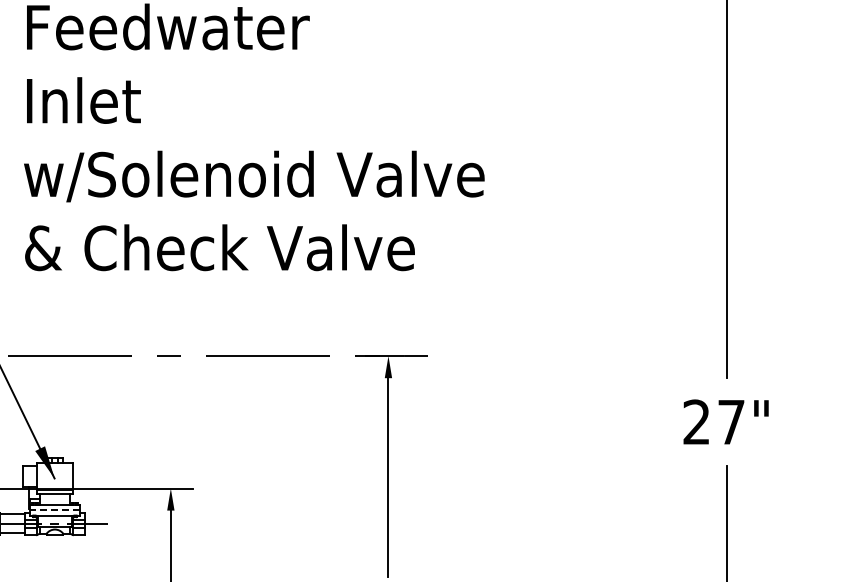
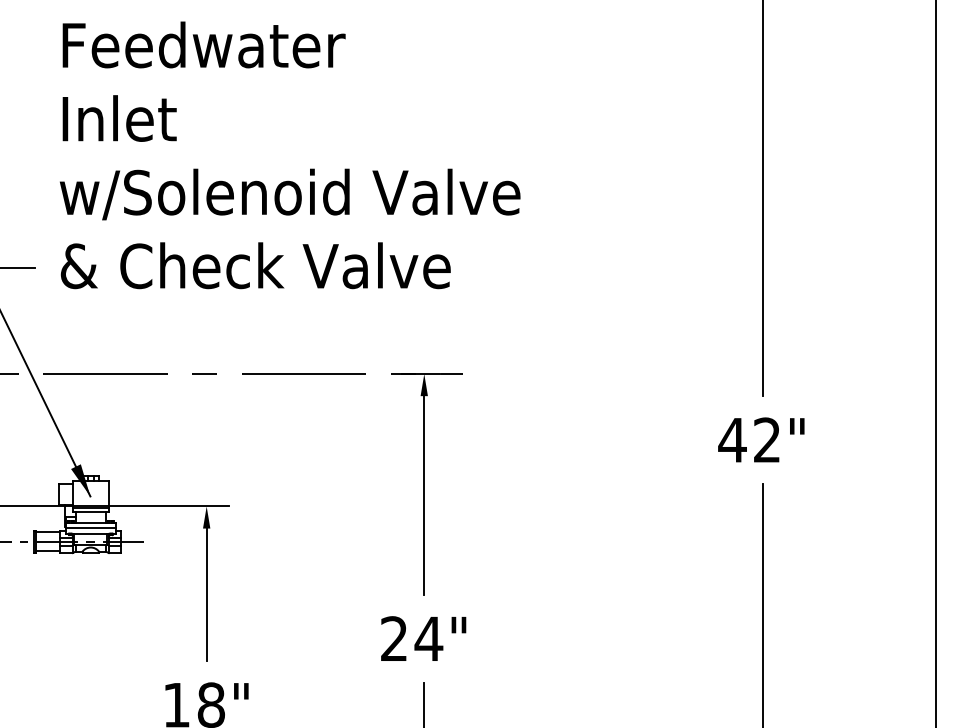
text: (712, 421) -> (748, 439), 27" -> 42"
line: (54, 510) -> (90, 528), dashed -> solid

